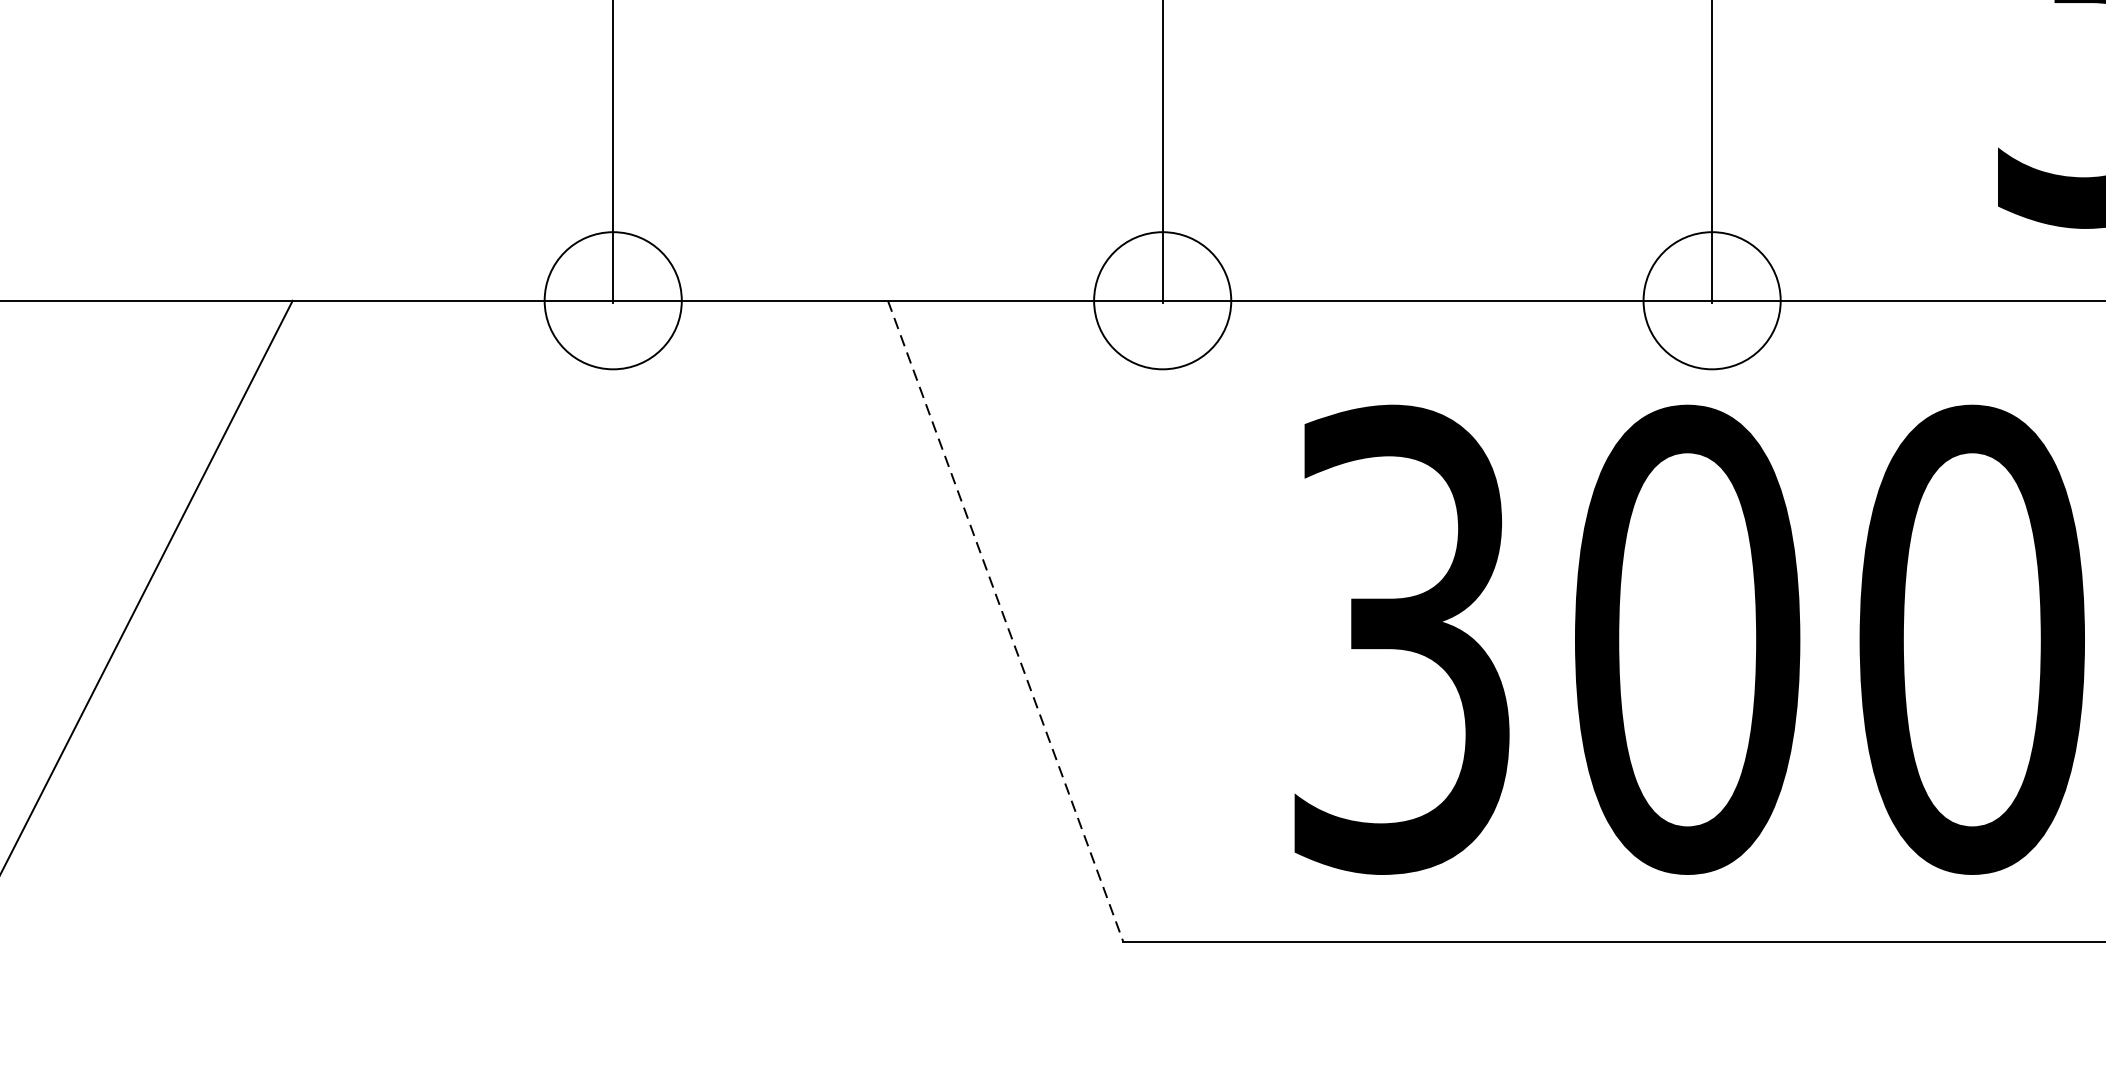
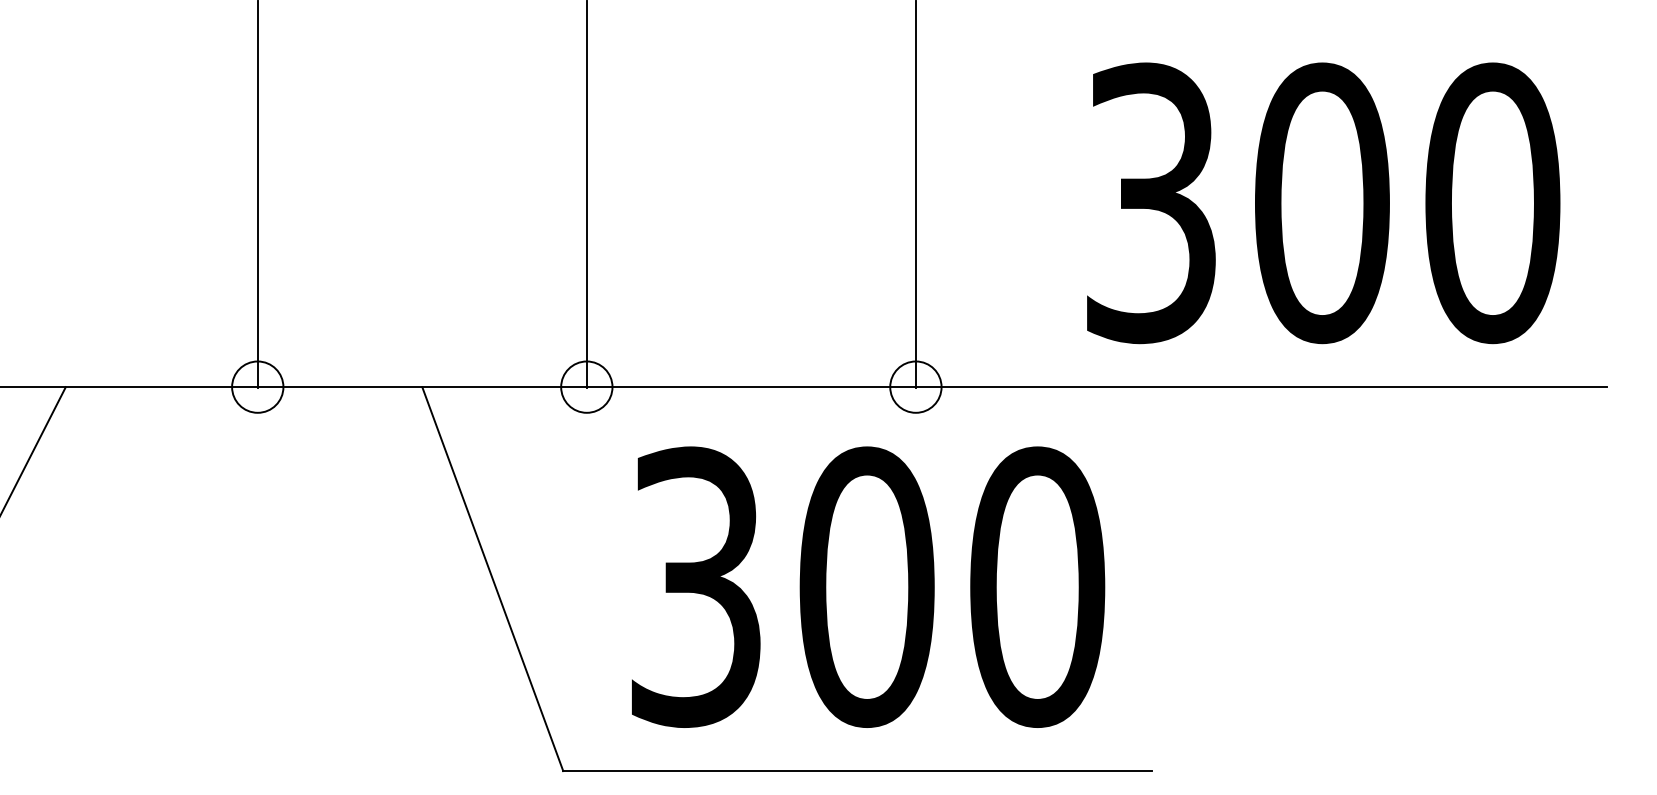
circle: (612, 299) -> (257, 386), size x0.62
circle: (1162, 299) -> (586, 386), size x0.62
circle: (1711, 299) -> (915, 386), size x0.62
line: (1005, 621) -> (492, 579), dashed -> solid
text: (1689, 638) -> (868, 586), moved

